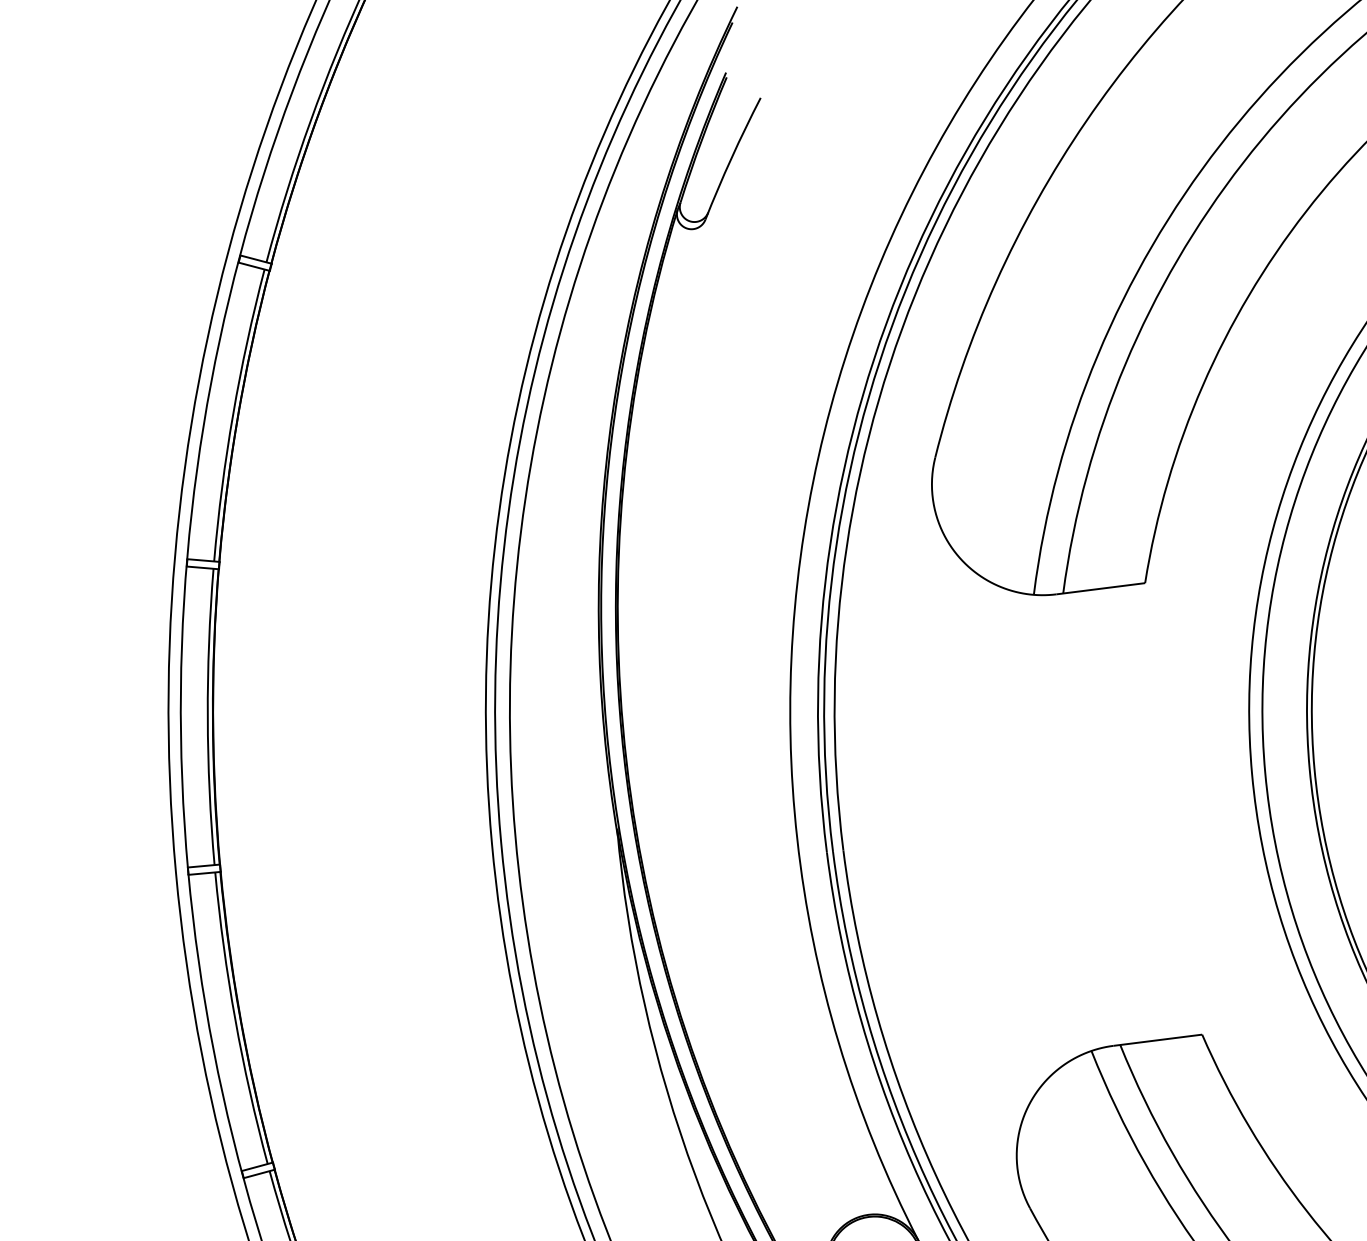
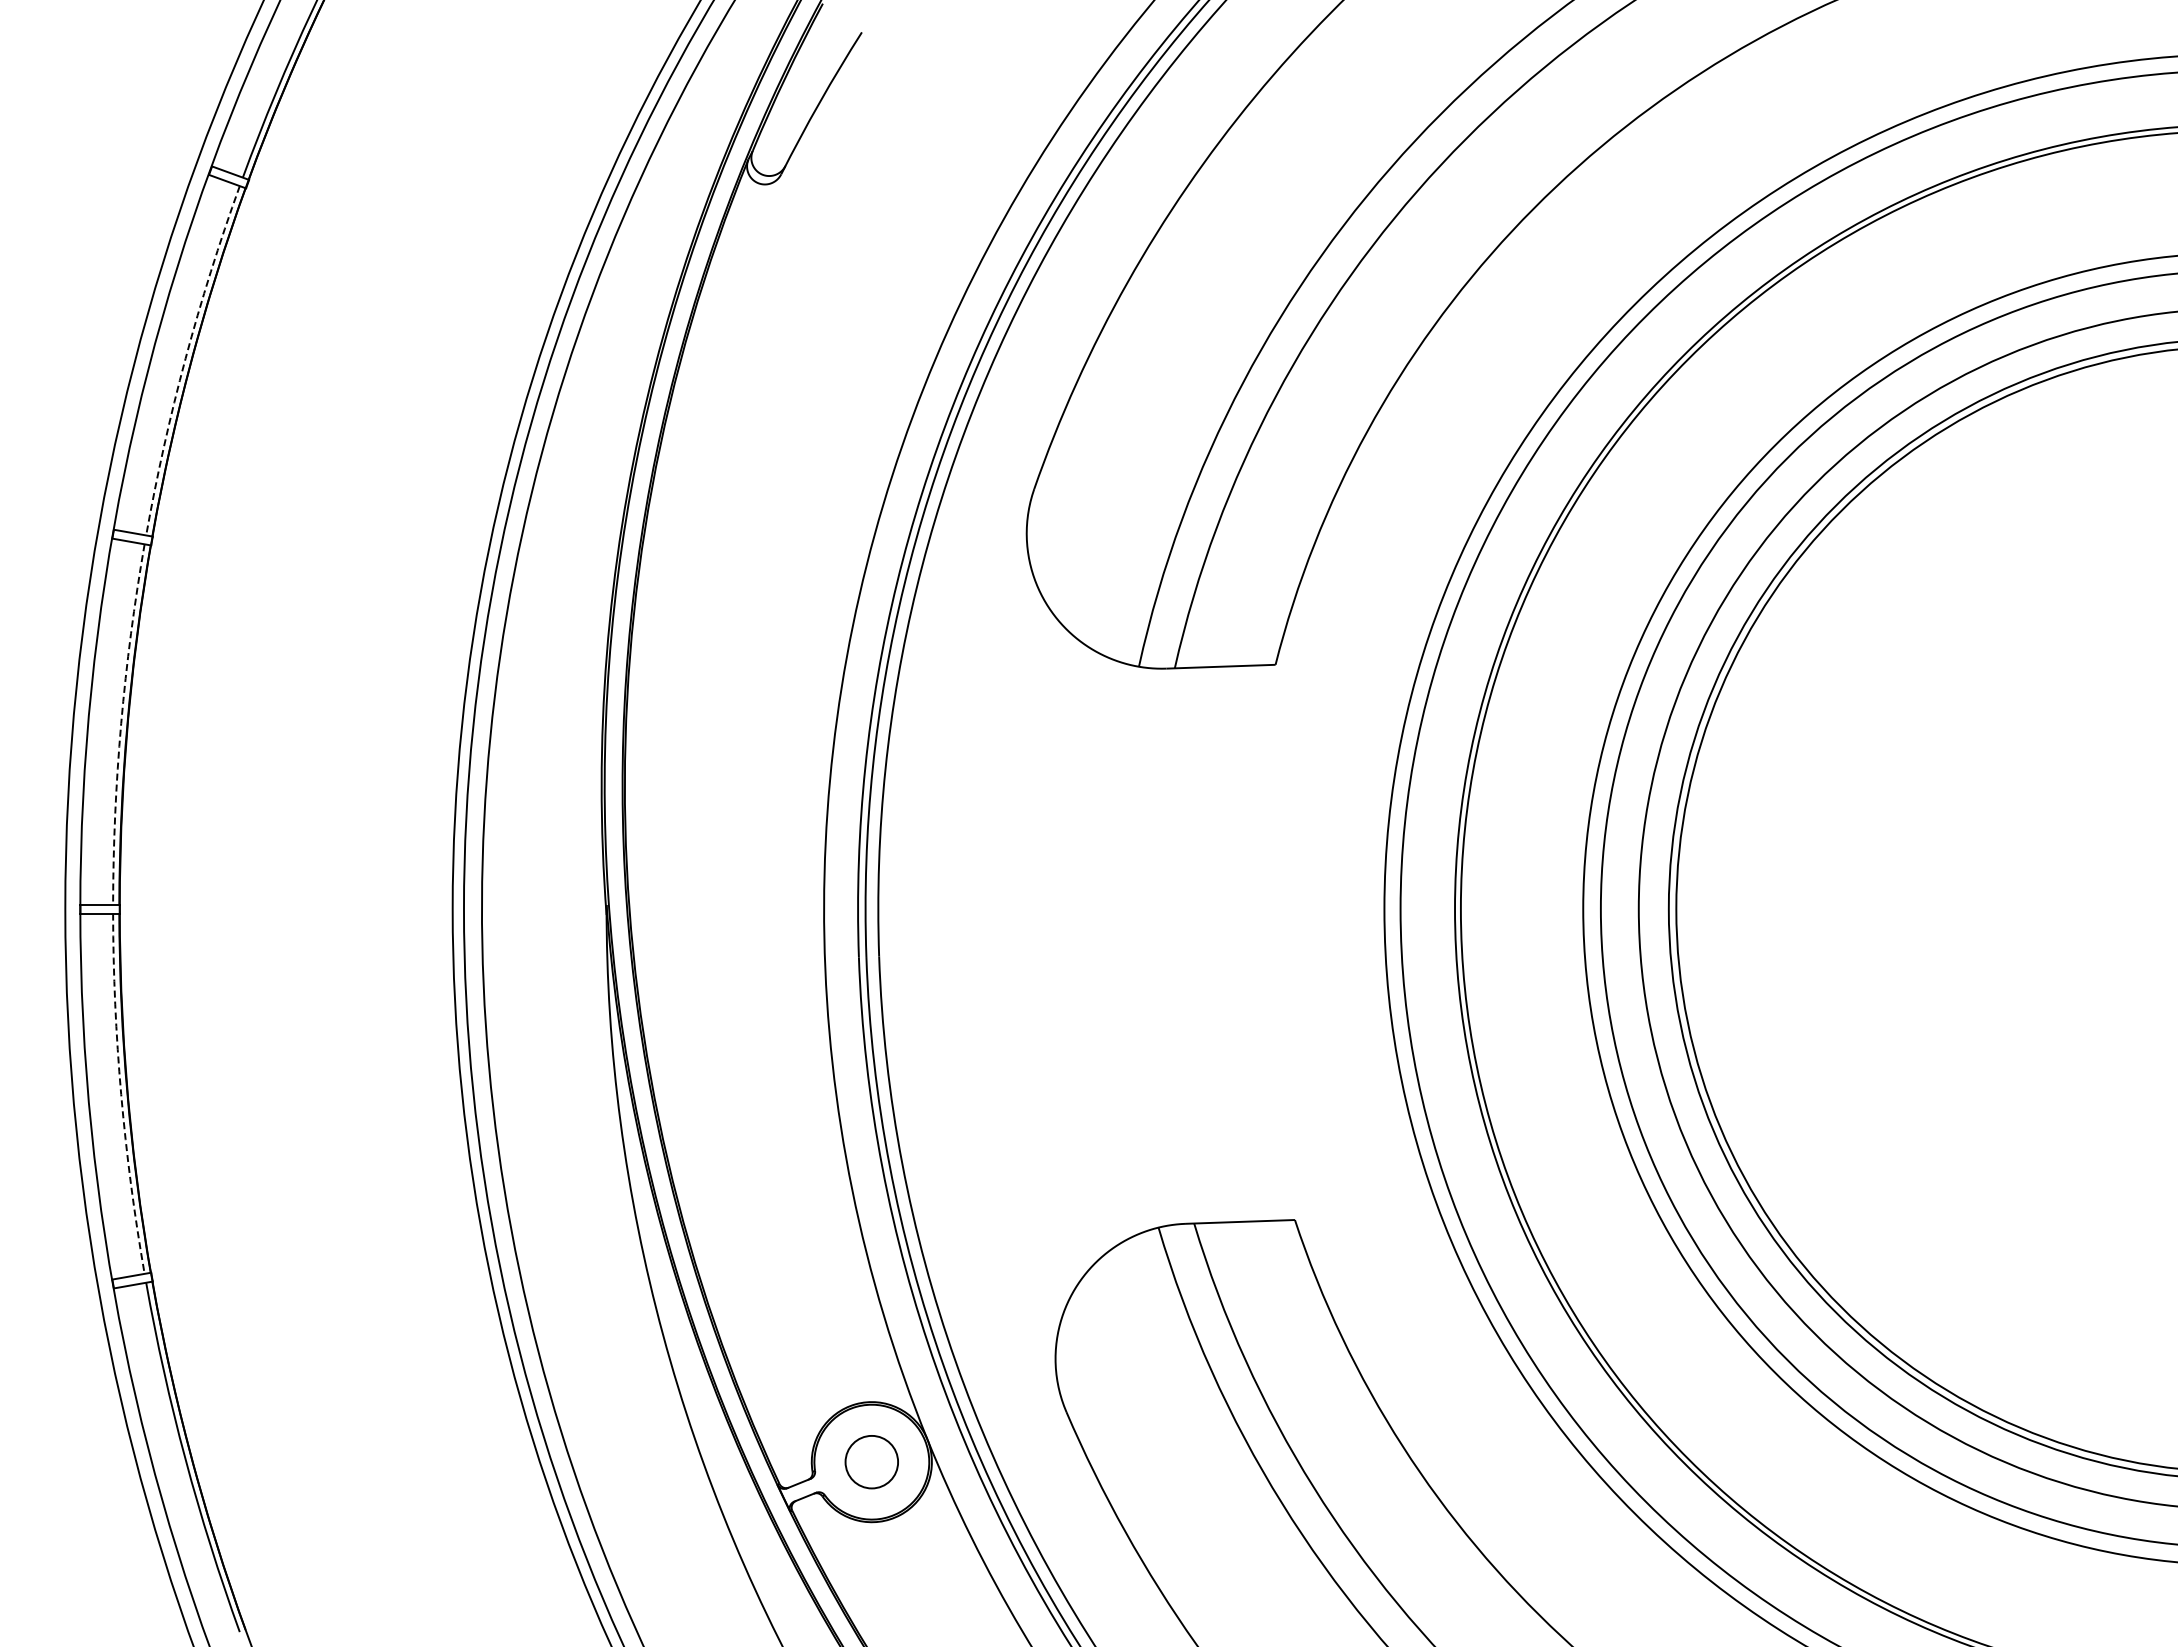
arc: (233, 414) -> (185, 358), solid -> dashed
arc: (207, 716) -> (121, 723), solid -> dashed
arc: (235, 1019) -> (121, 1094), solid -> dashed

